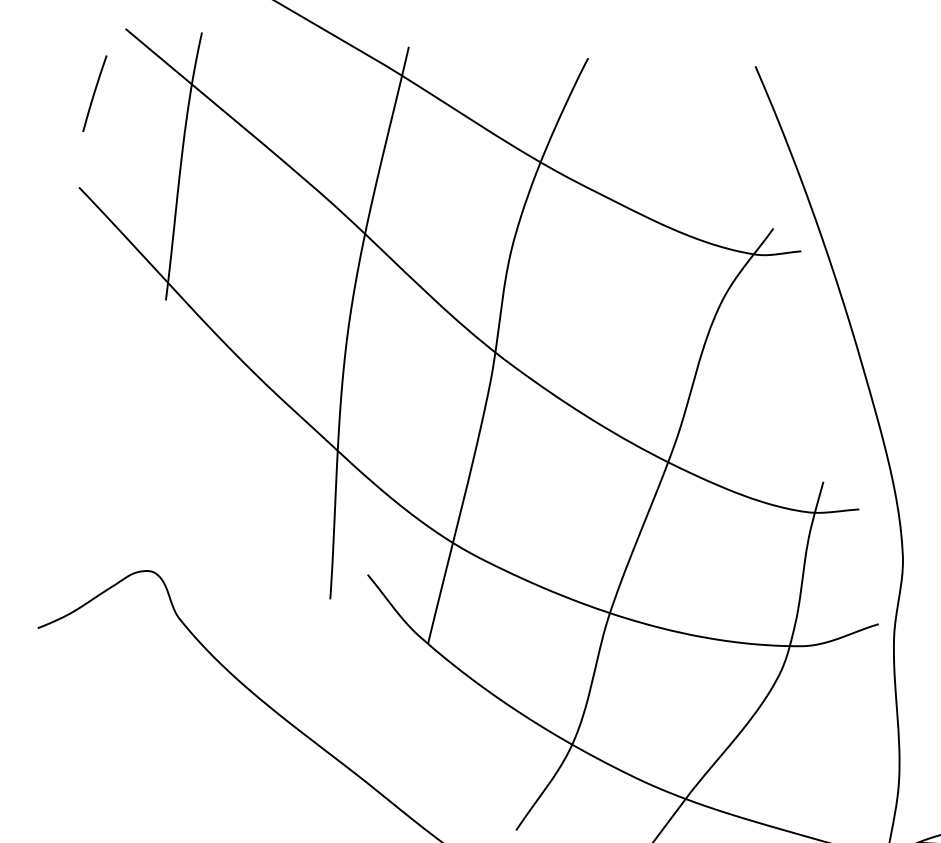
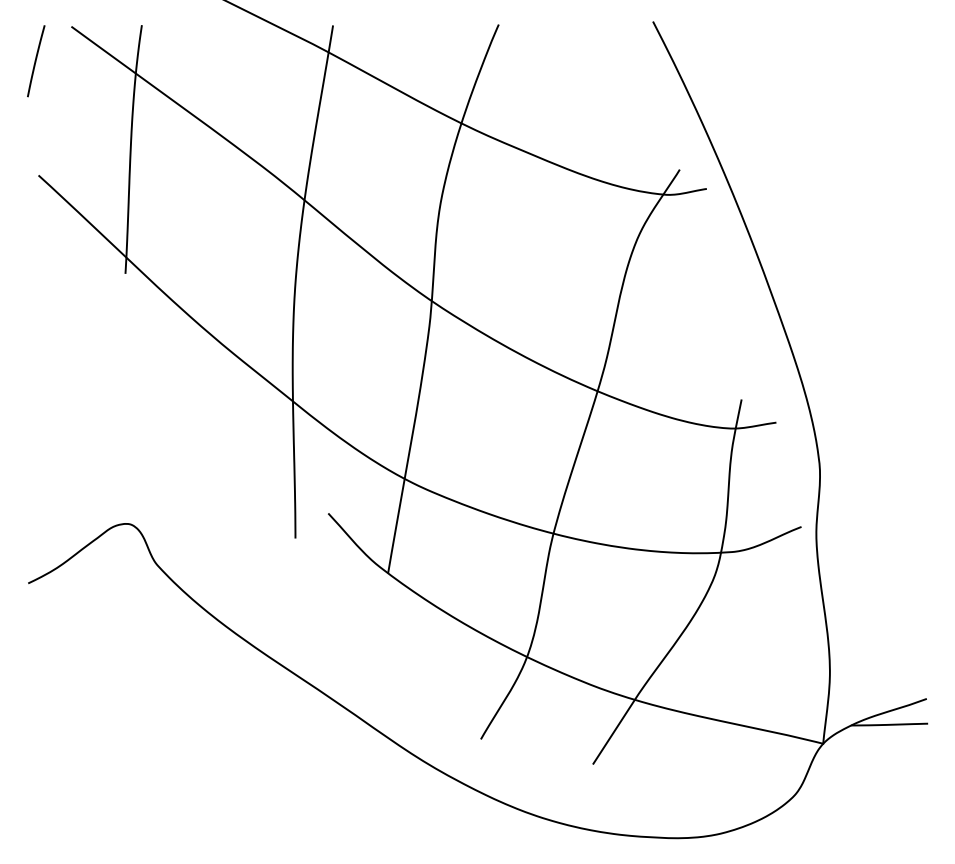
line: (95, 94) -> (36, 61), moved

